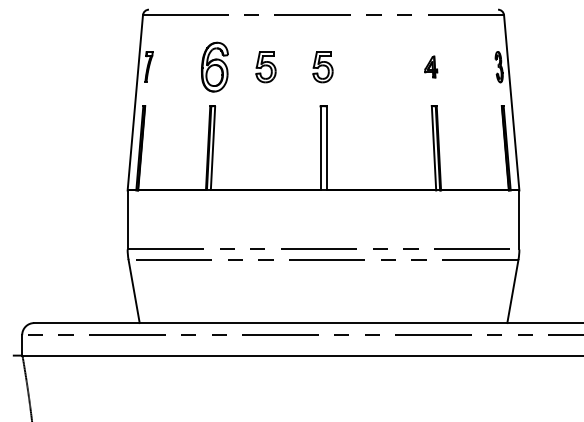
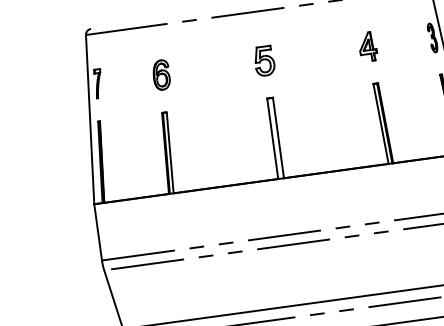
part: (215, 66) -> (161, 74), size x0.62
part: (430, 66) -> (366, 46), size x1.43
part: (265, 67) -> (209, 68), removed

